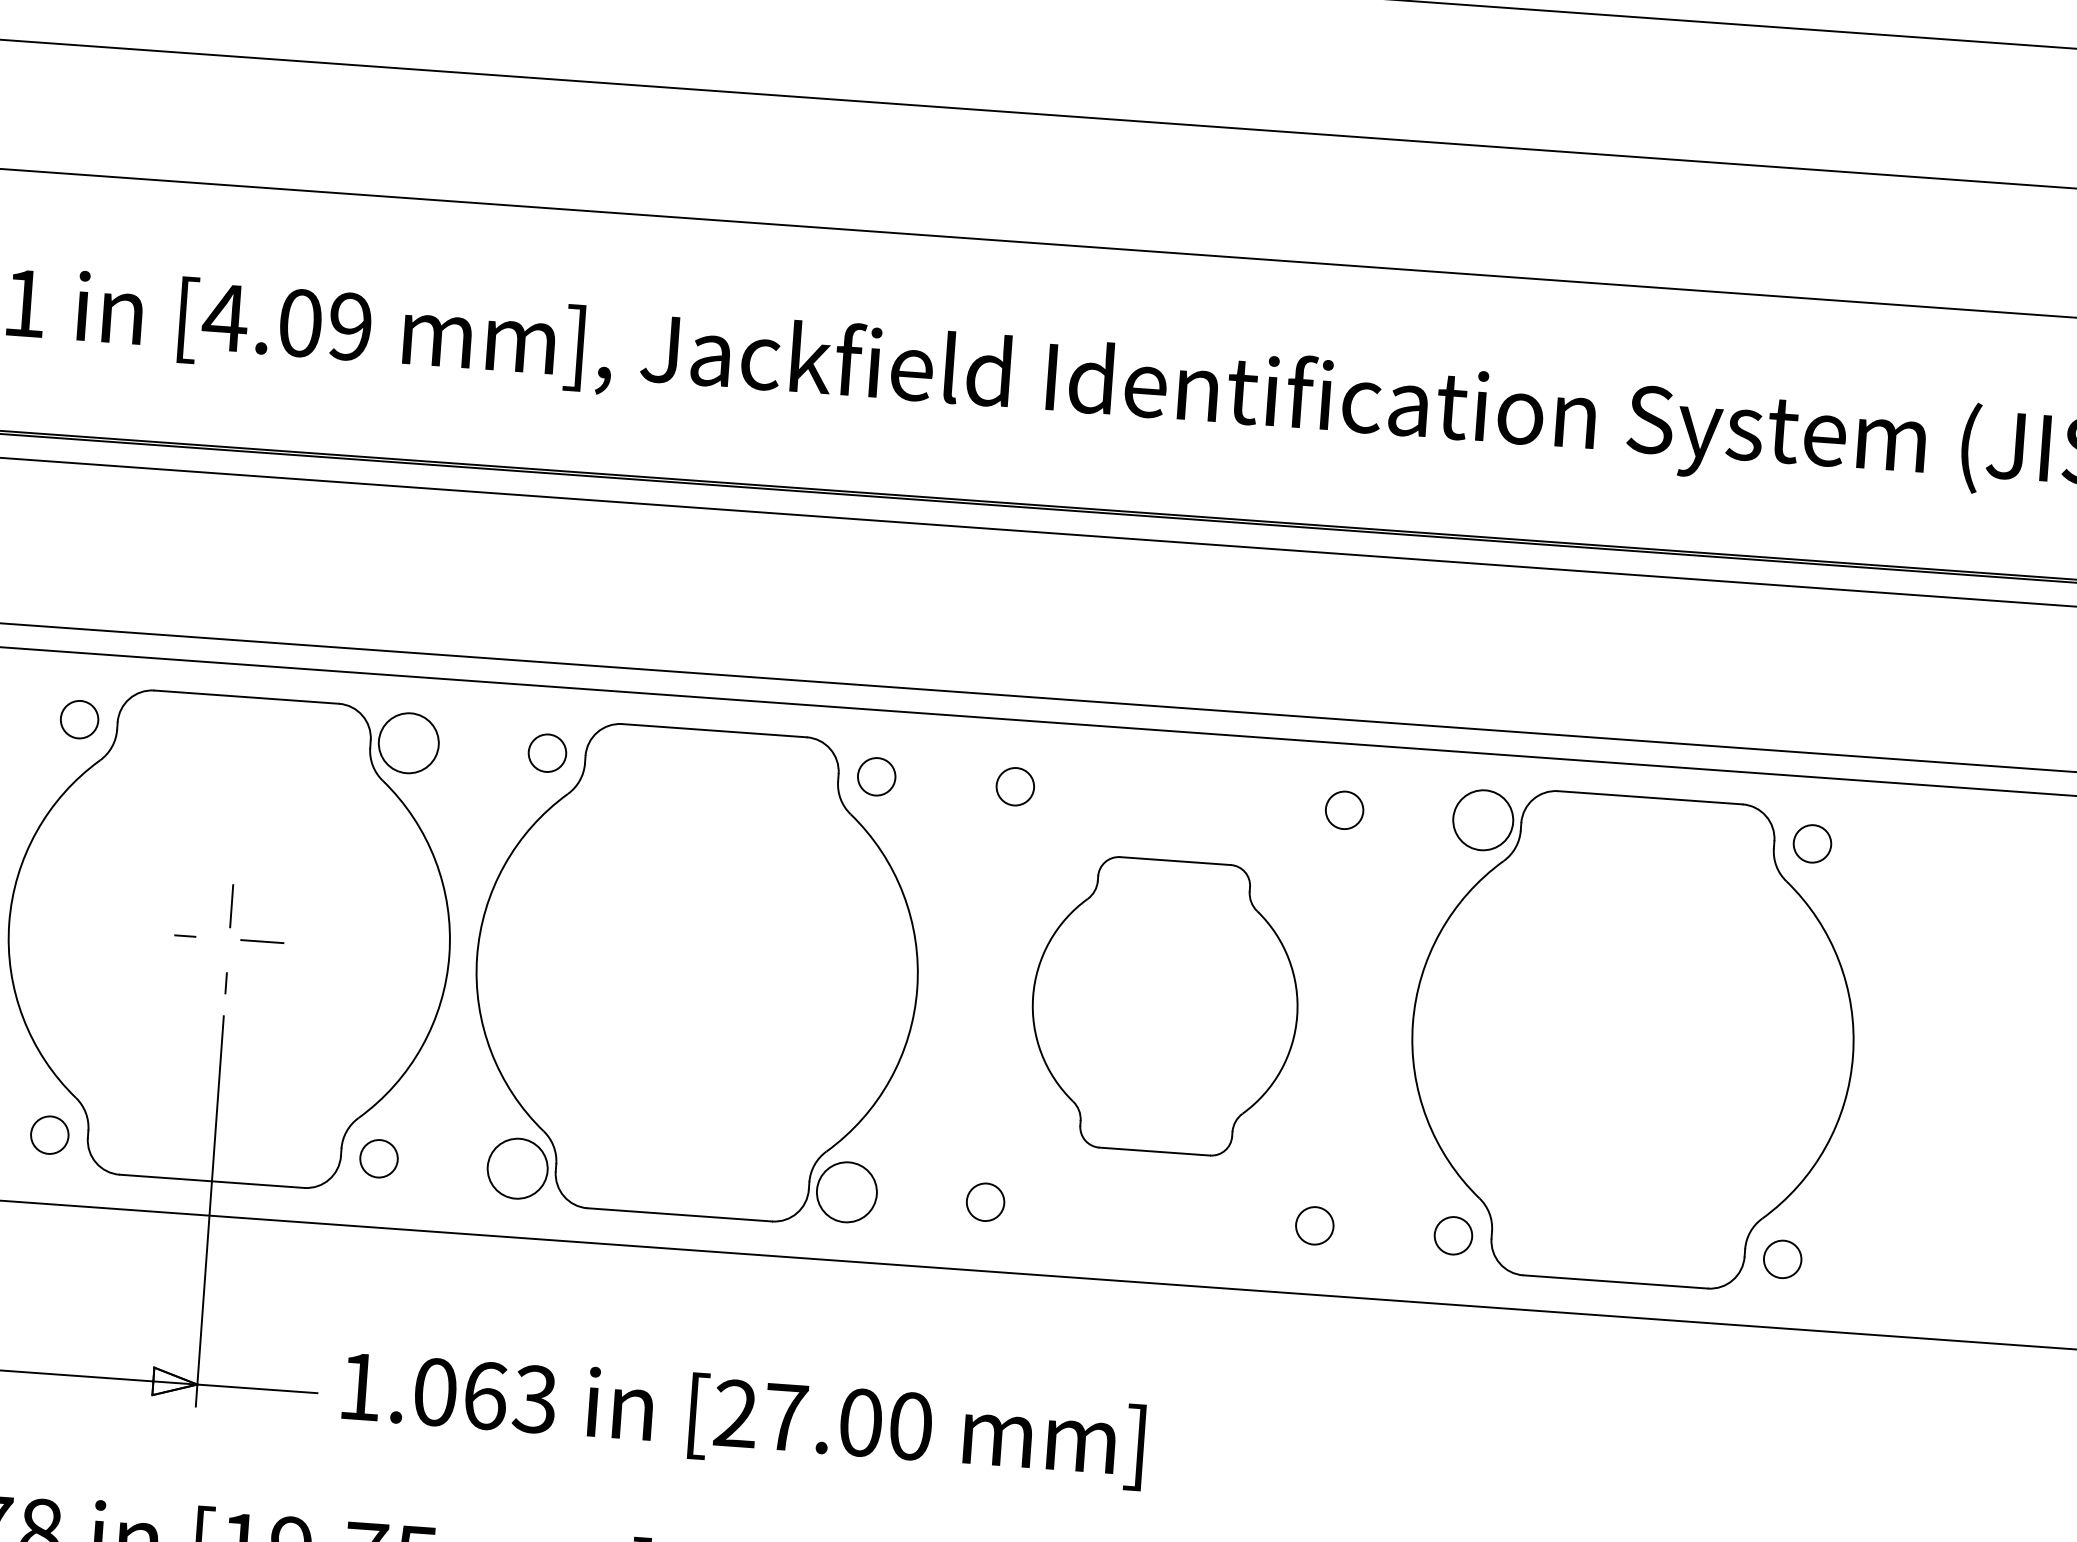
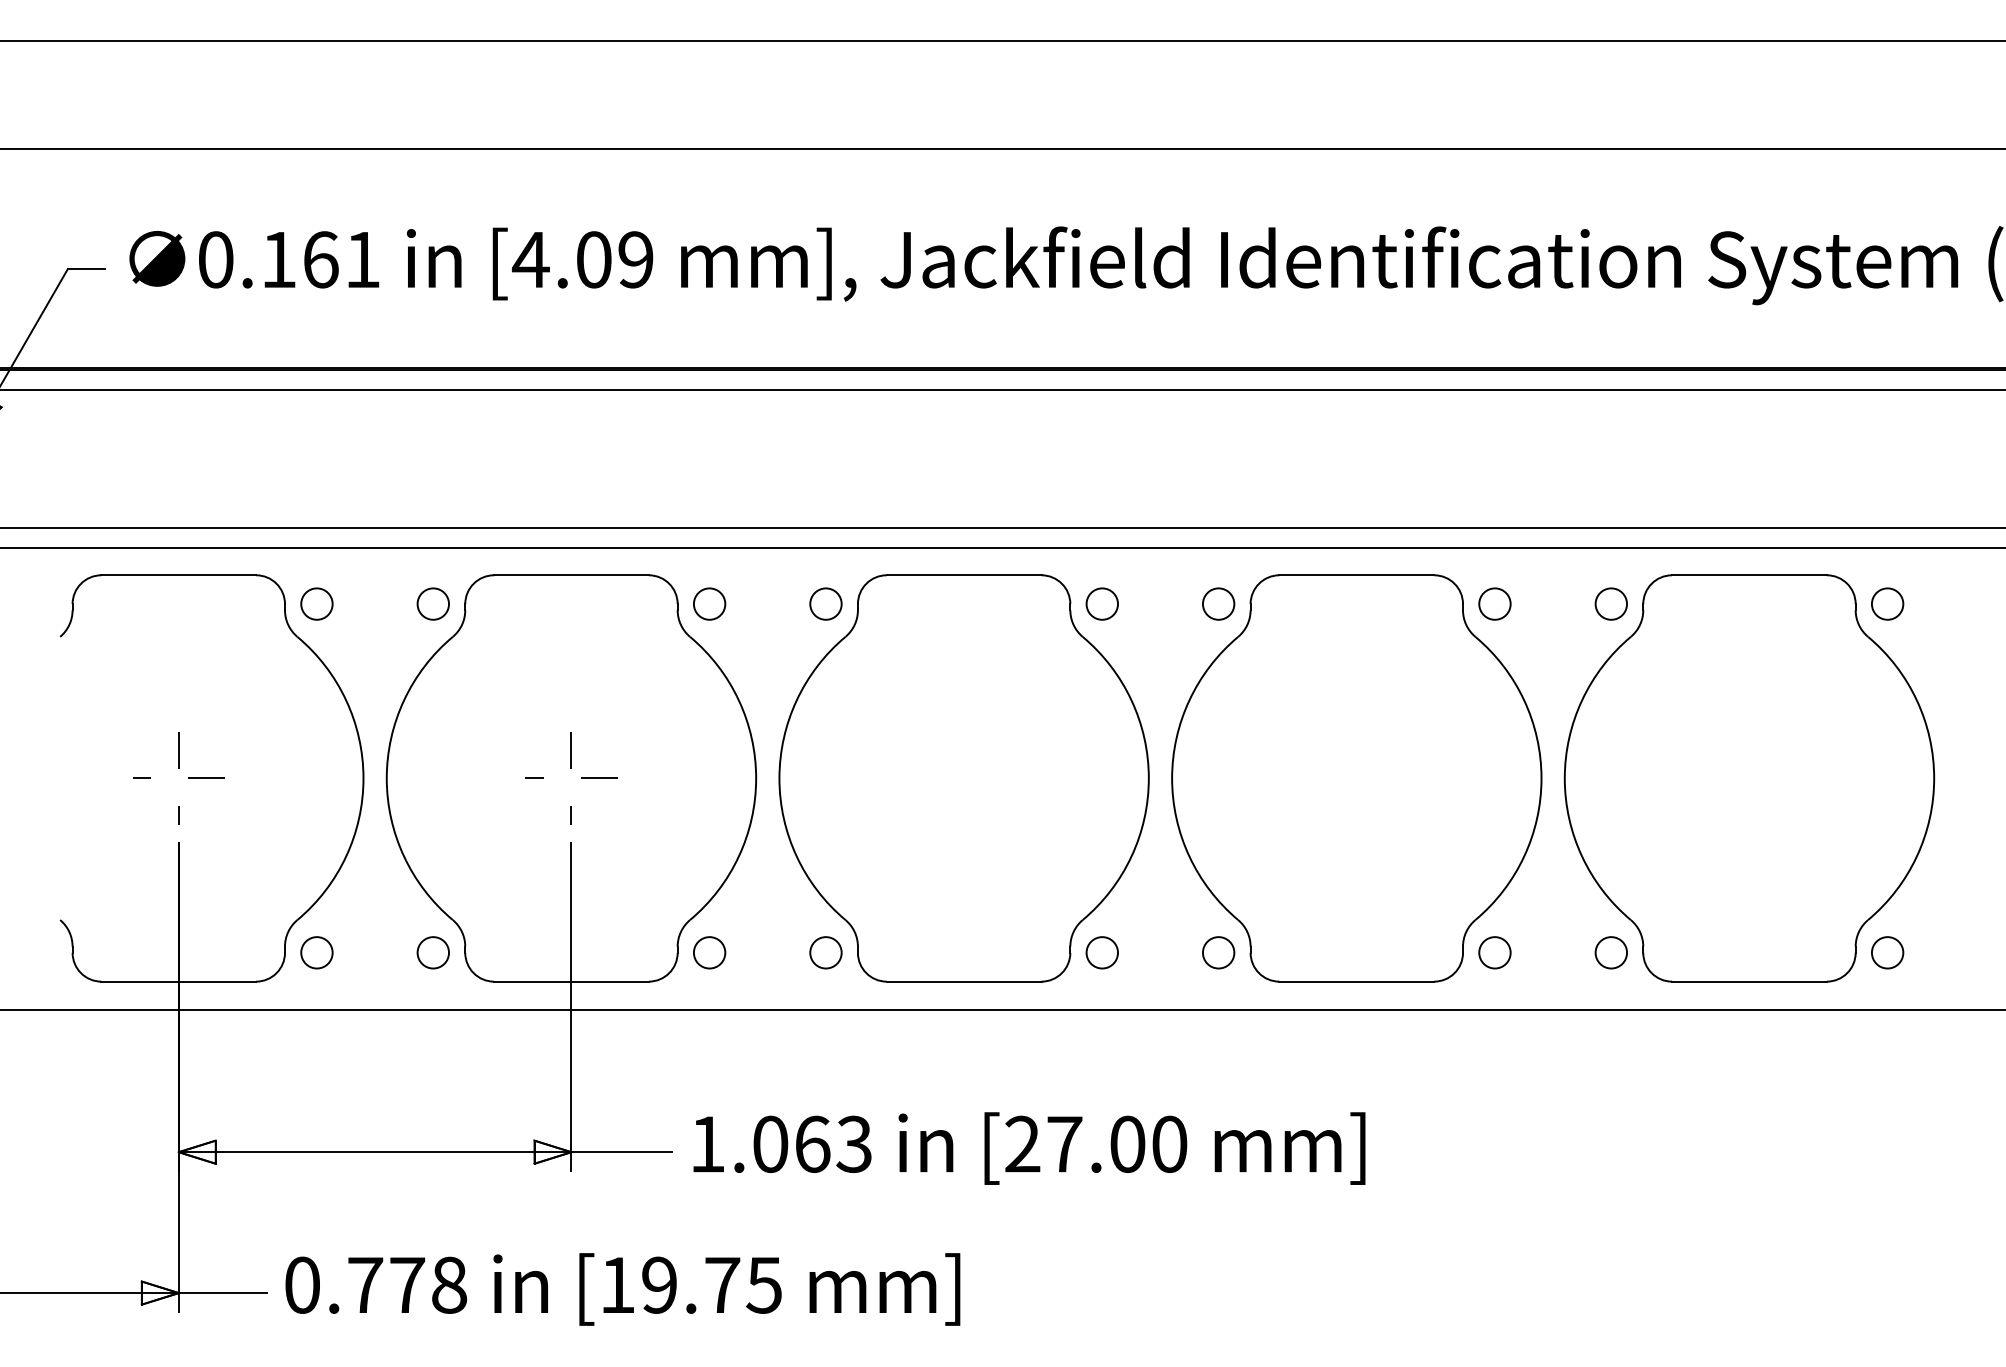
circle: (408, 742) -> (709, 603), size x0.62
circle: (1483, 819) -> (1611, 603), size x0.62
part: (1164, 1006) -> (1356, 778), size x1.67
circle: (517, 1168) -> (825, 952), size x0.62
circle: (847, 1191) -> (1102, 952), size x0.62

